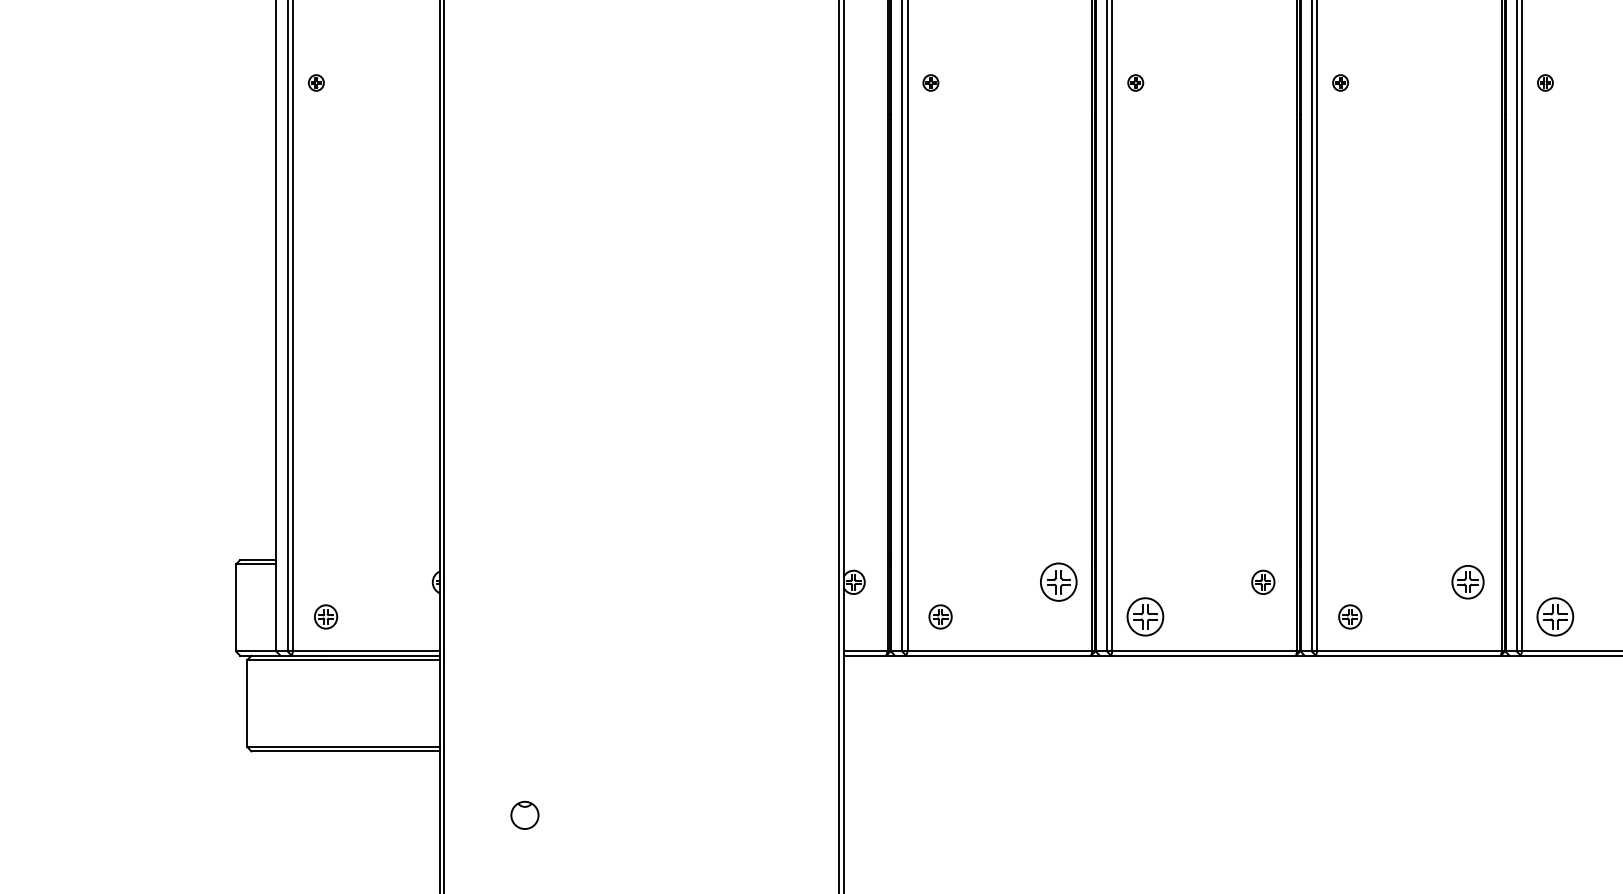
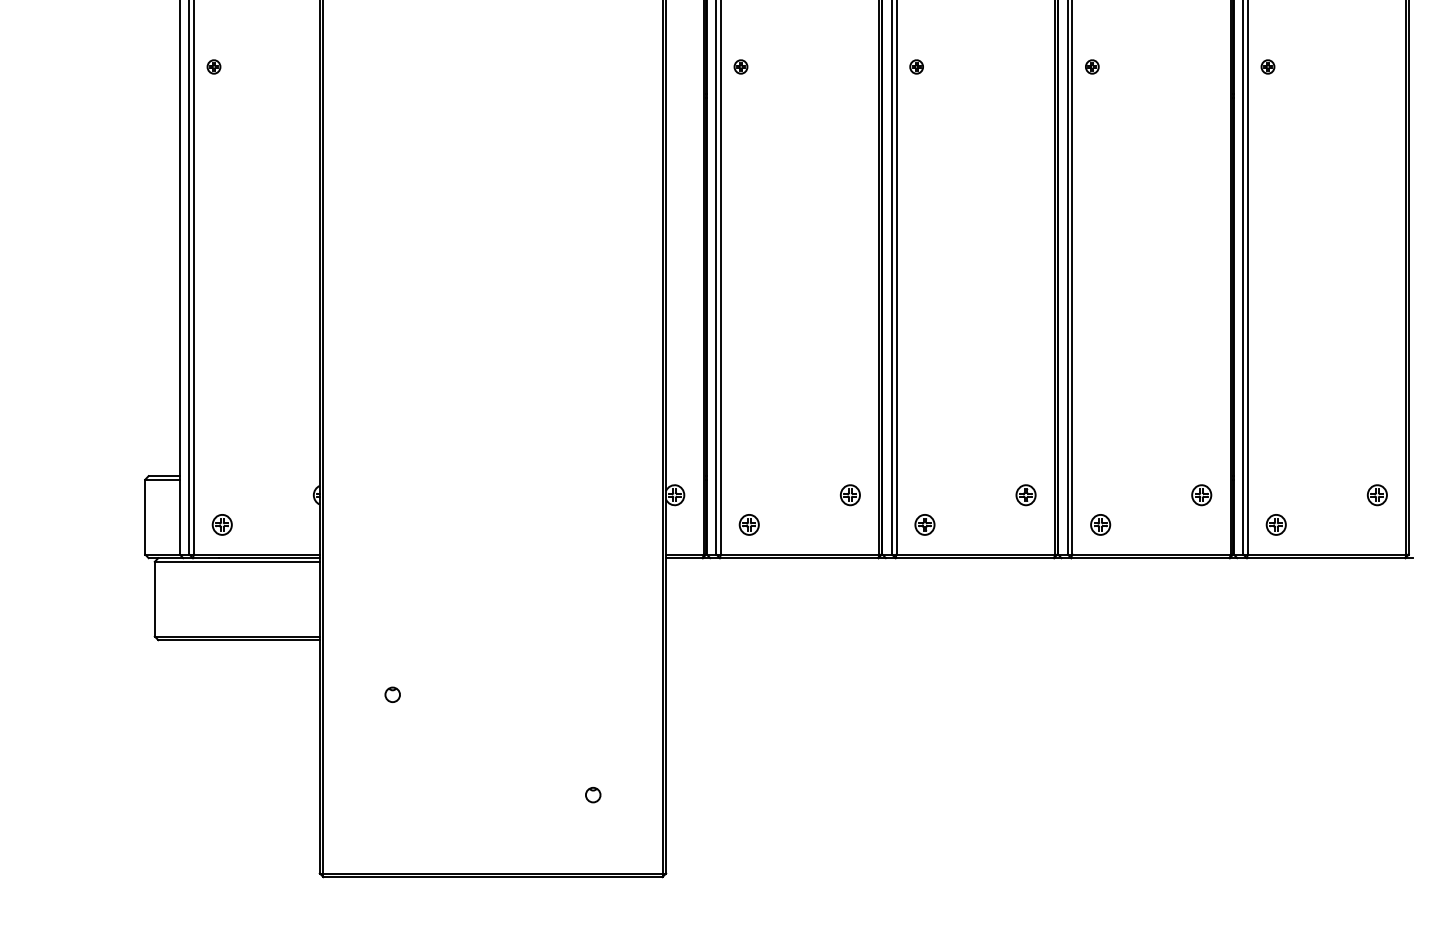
part: (1057, 582) -> (849, 495), size x0.62
part: (1467, 582) -> (1201, 495), size x0.71
part: (1144, 616) -> (924, 524), size x0.62
part: (1554, 616) -> (1275, 524), size x0.62
part: (524, 814) -> (392, 694), size x0.62

